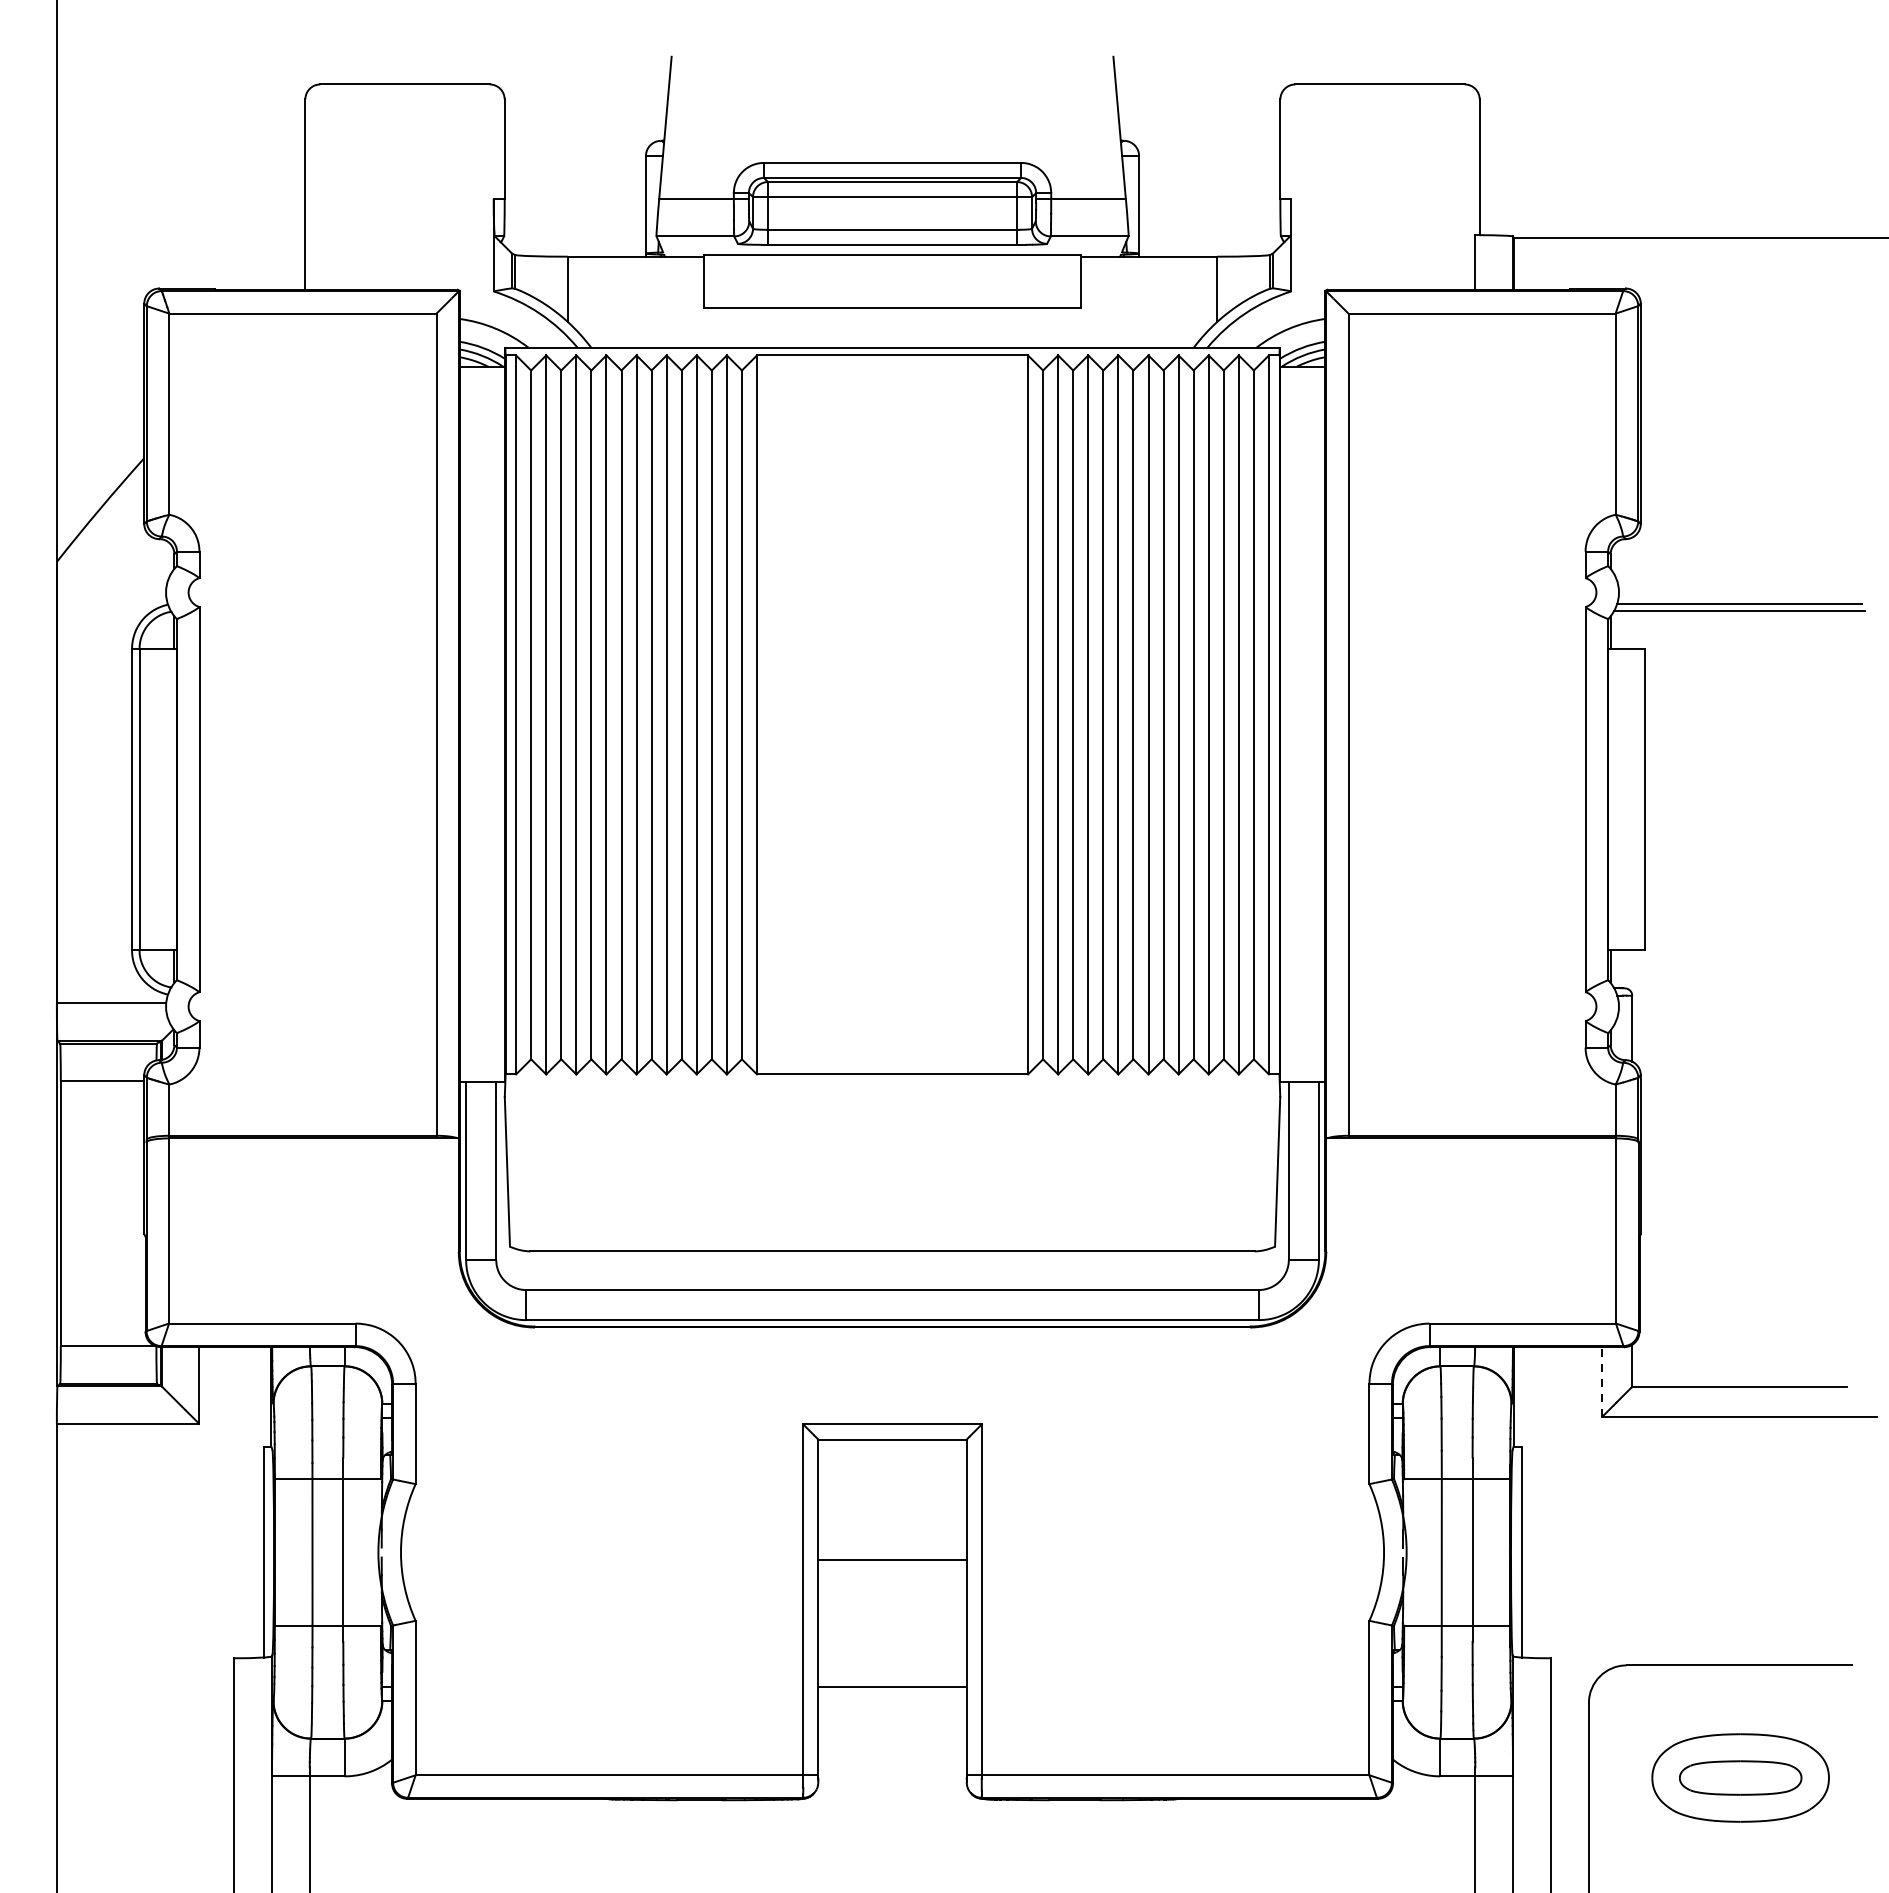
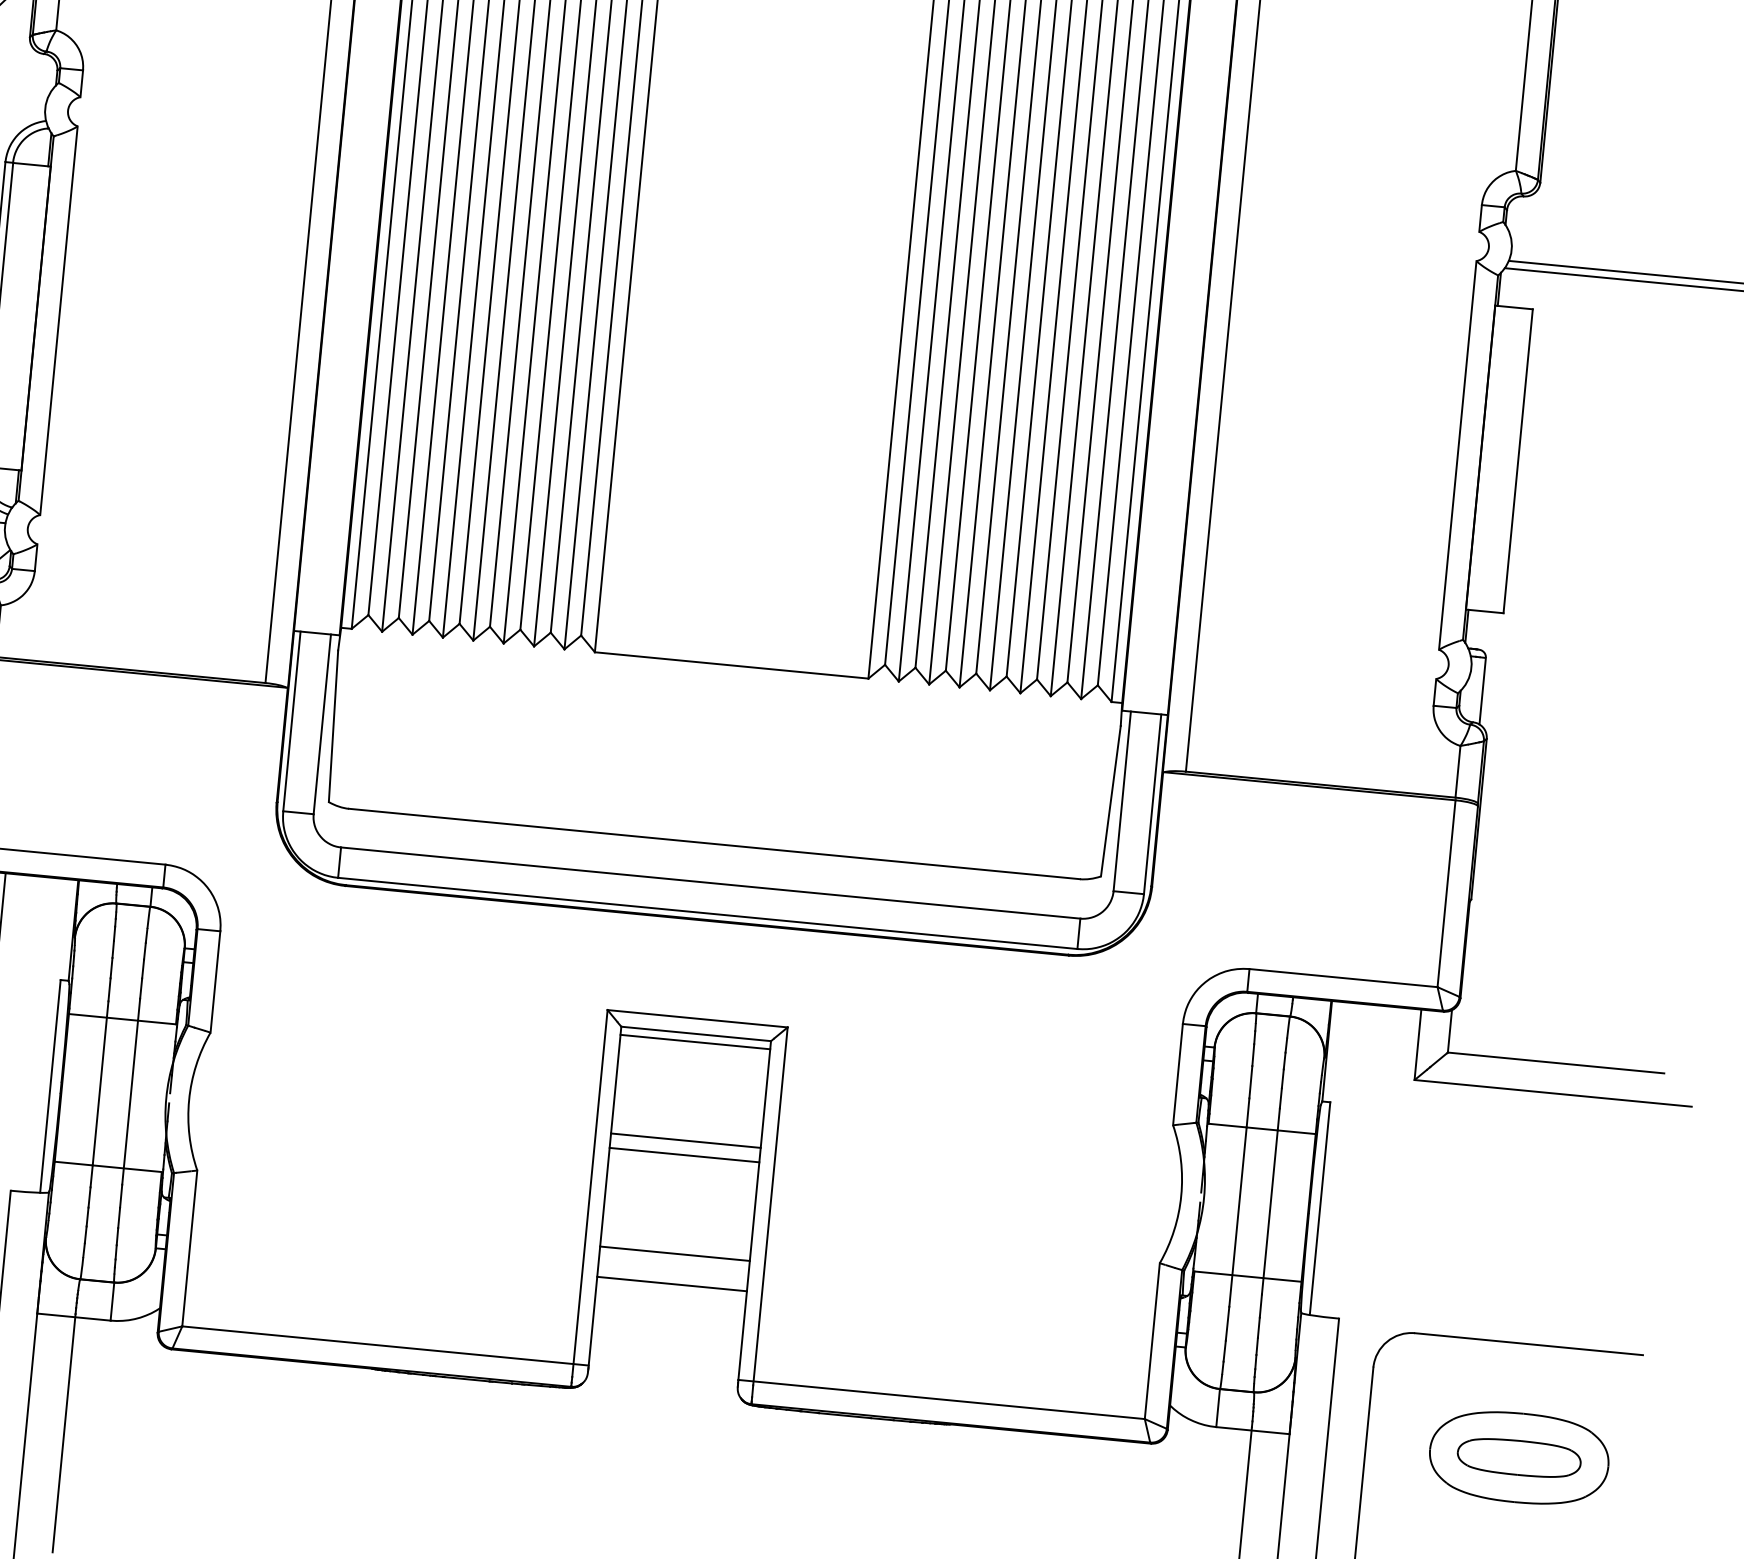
line: (1602, 1382) -> (1418, 1045), dashed -> solid
line: (892, 1447) -> (695, 1041), added
line: (892, 1545) -> (685, 1140), added
line: (892, 1657) -> (674, 1253), added

